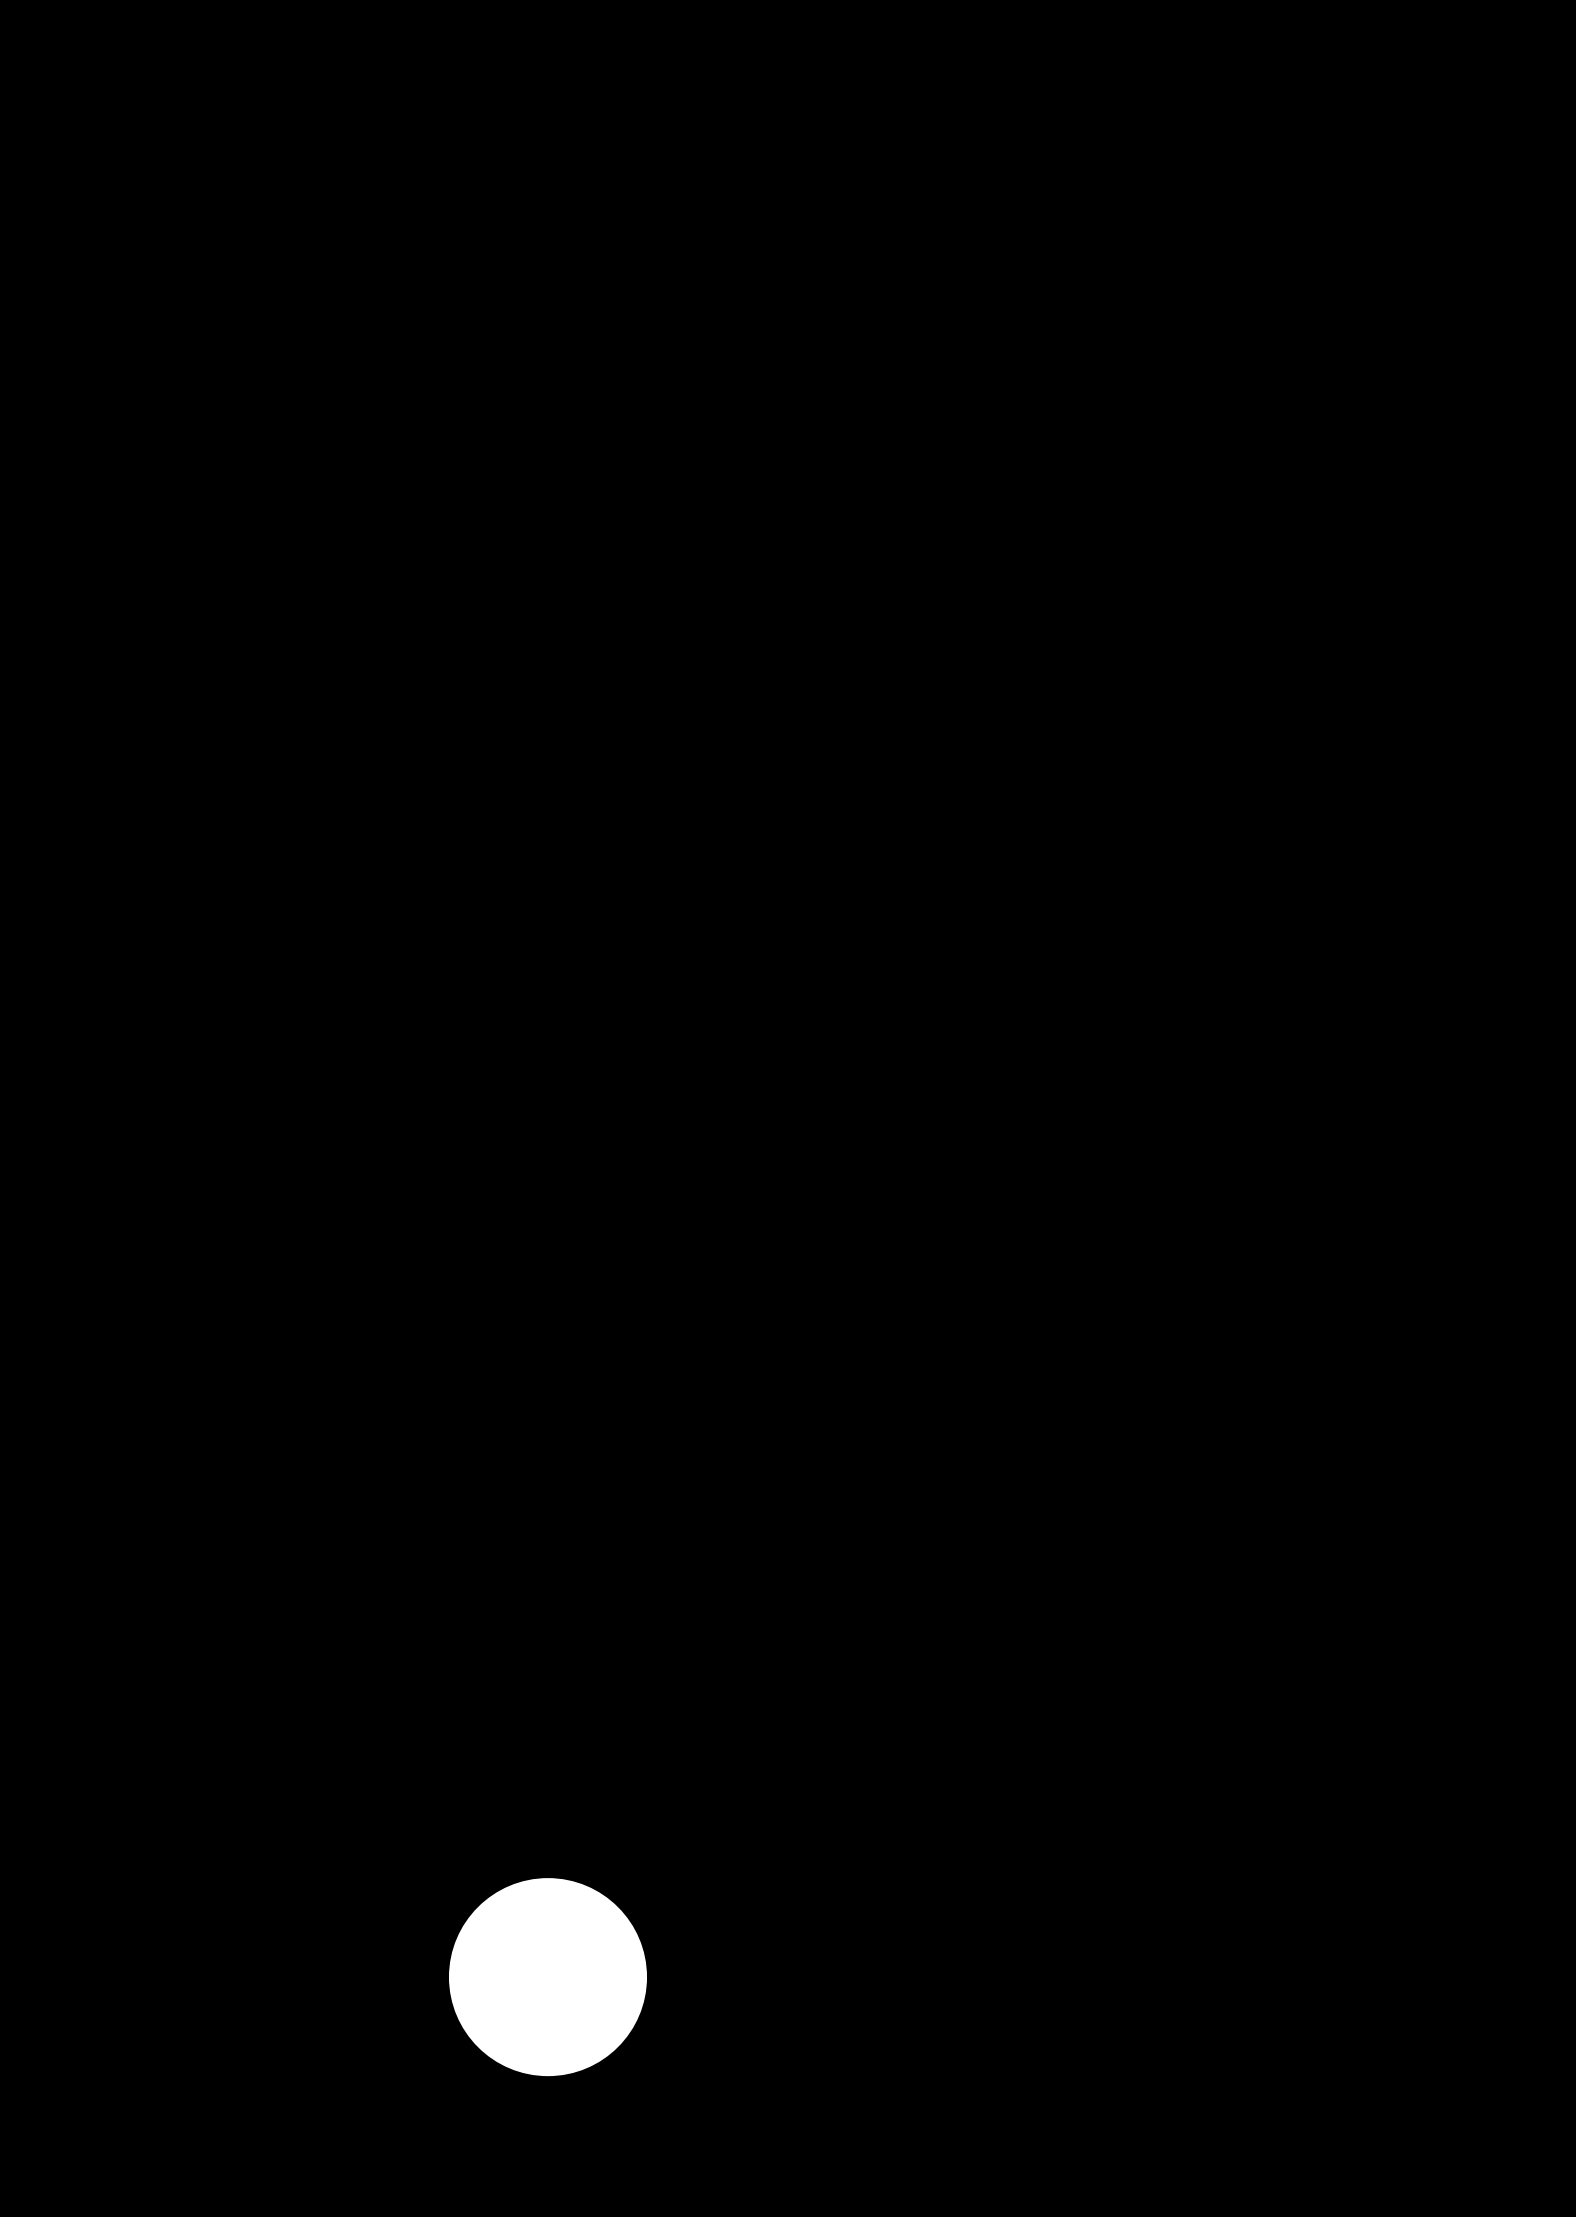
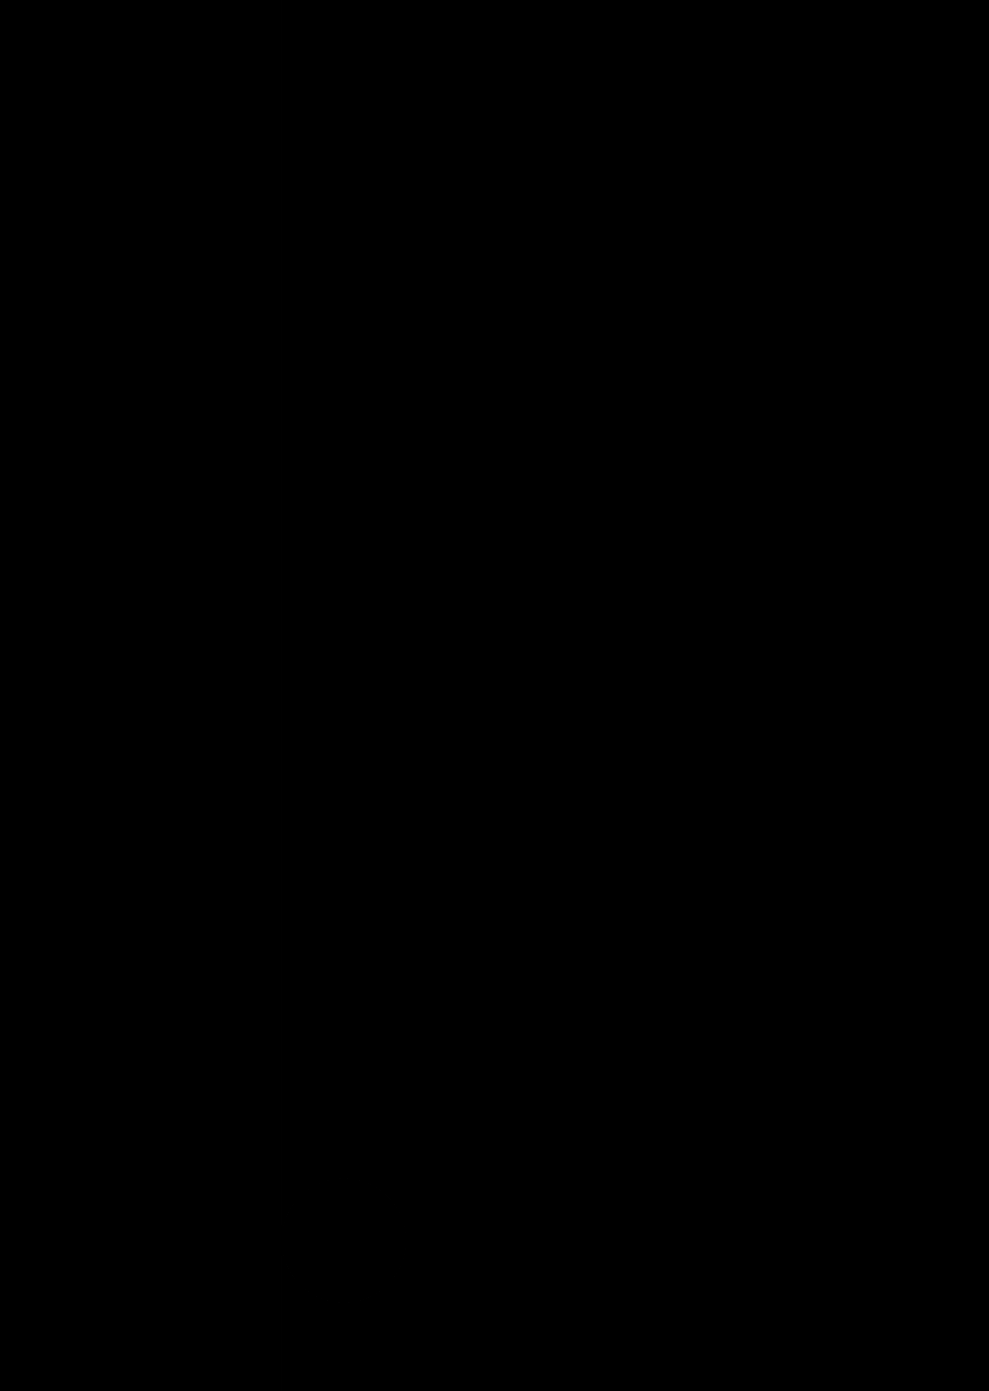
fill: (547, 1977) -> (343, 1240), added

